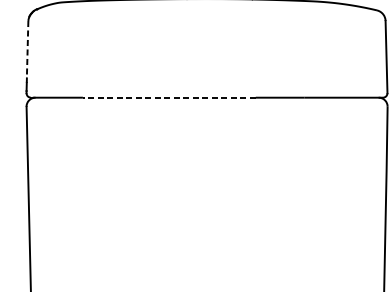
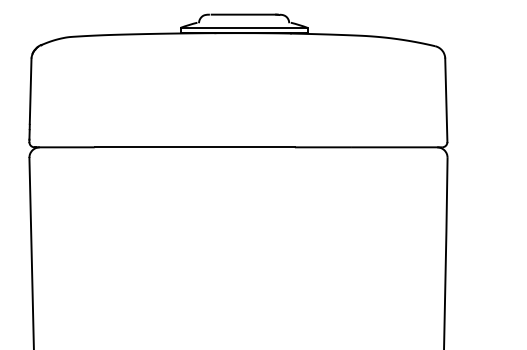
line: (27, 49) -> (30, 91), dashed -> solid
line: (169, 97) -> (194, 147), dashed -> solid

